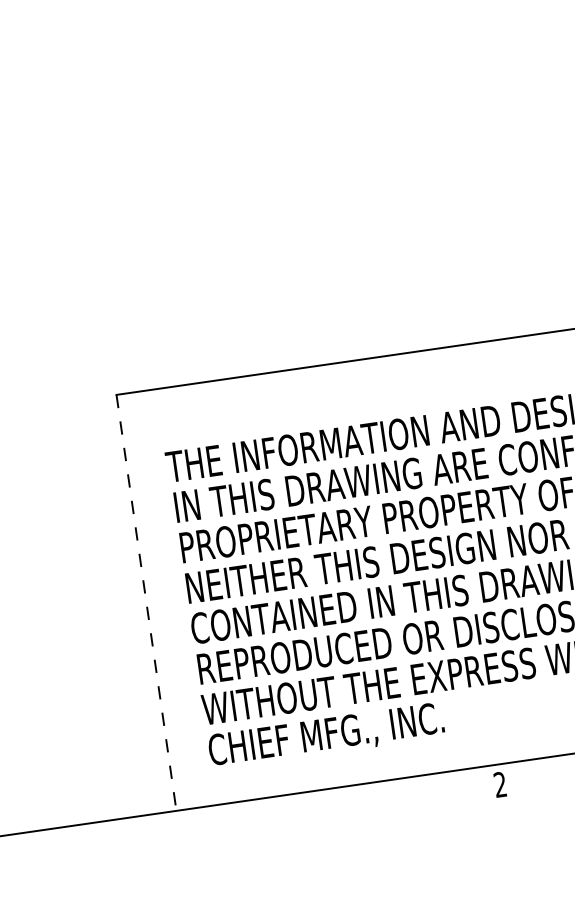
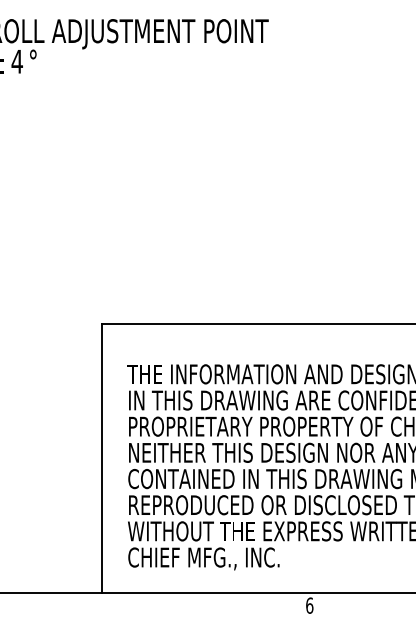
line: (147, 603) -> (102, 458), dashed -> solid
text: (499, 784) -> (309, 605), 2 -> 6

